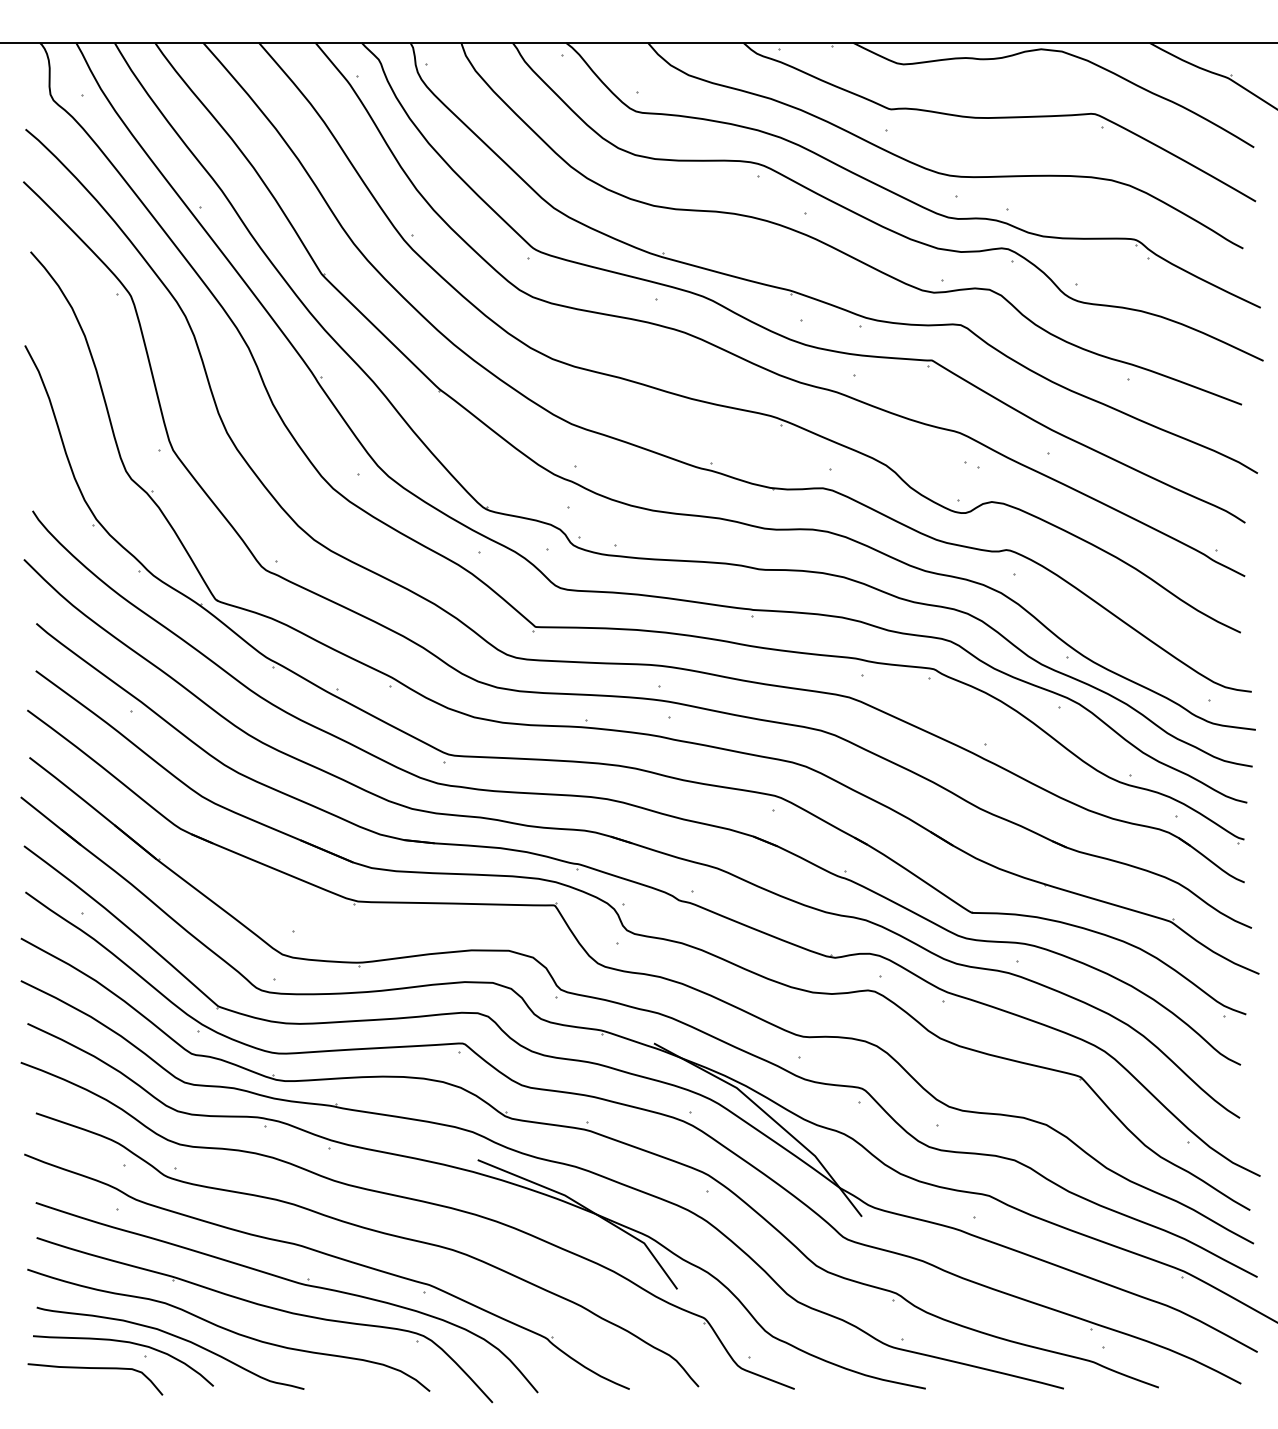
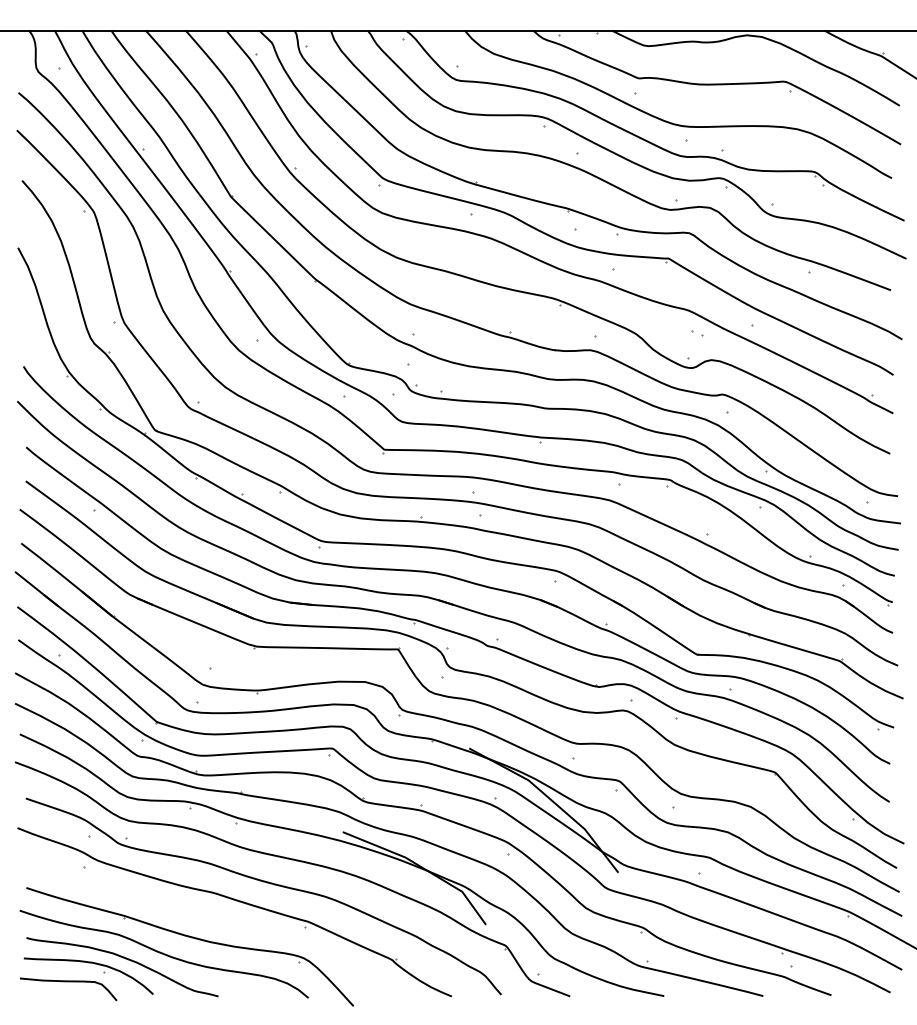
part: (289, 1281) -> (207, 919), removed

